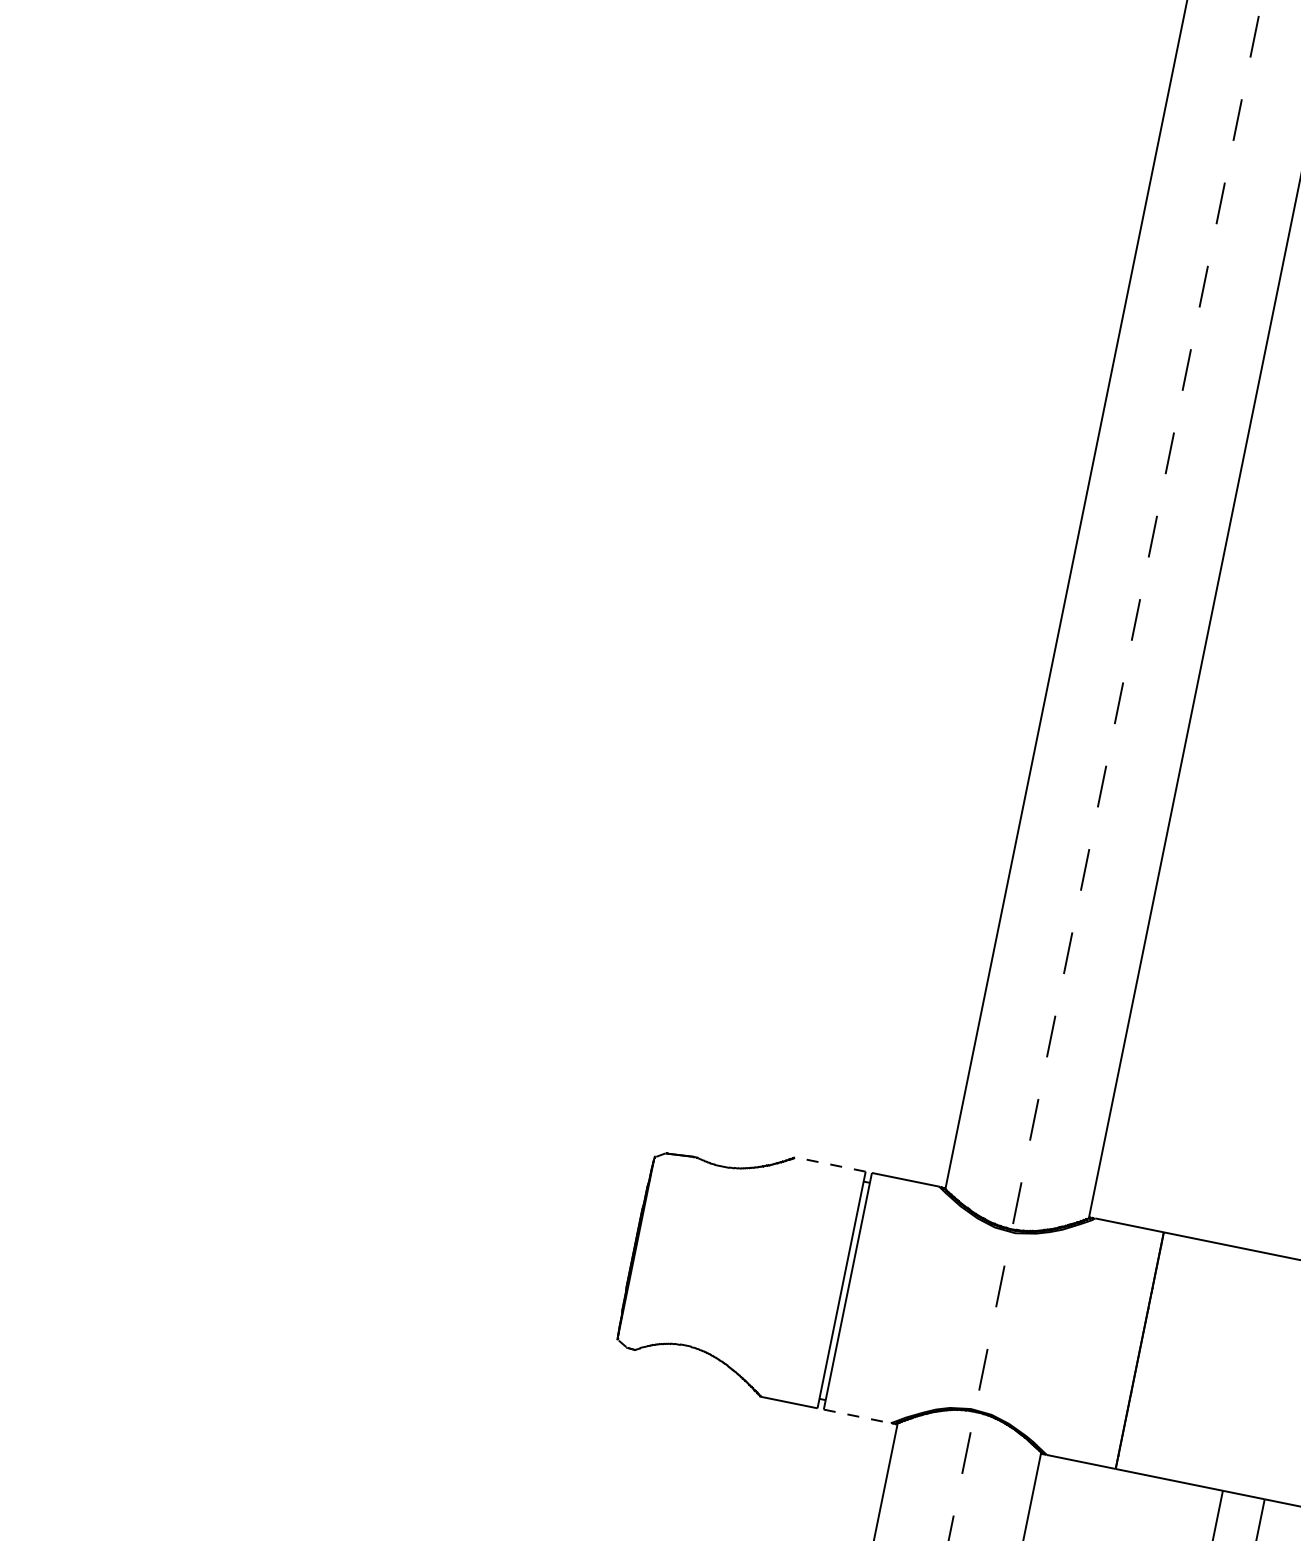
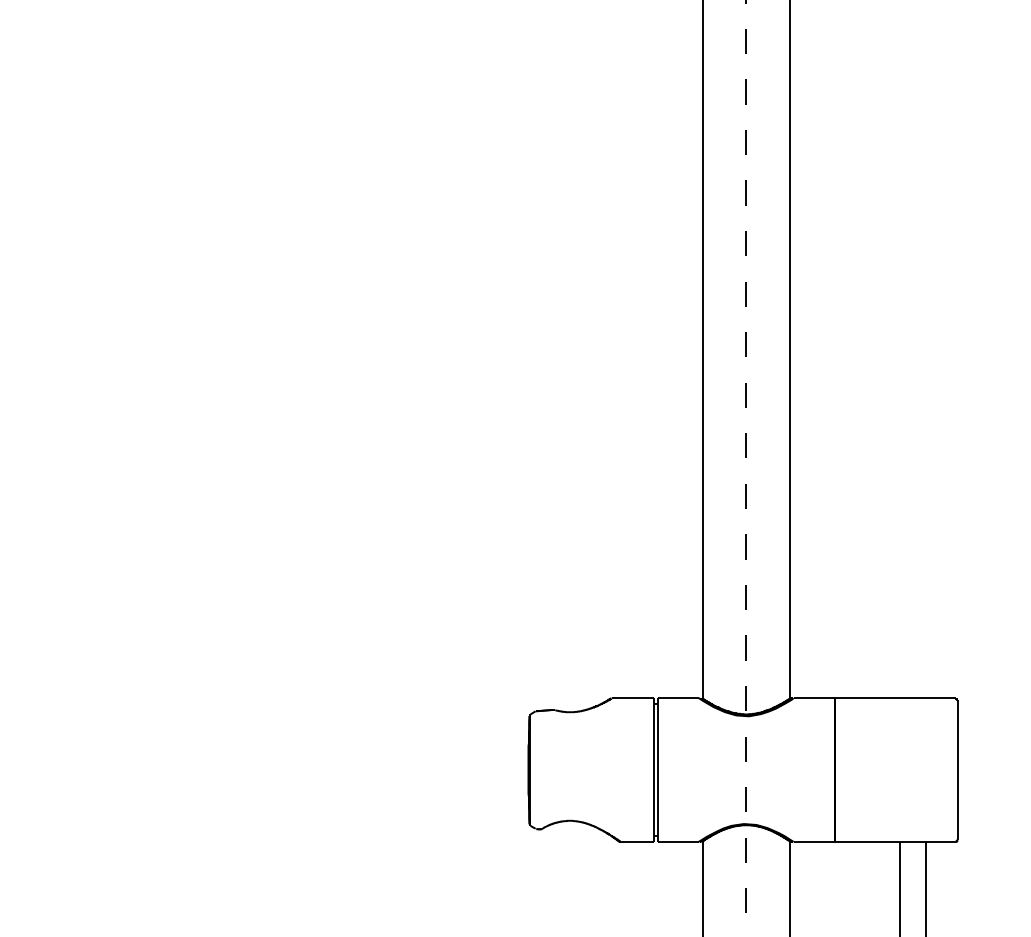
line: (829, 1164) -> (632, 698), dashed -> solid
line: (857, 1415) -> (678, 841), dashed -> solid

